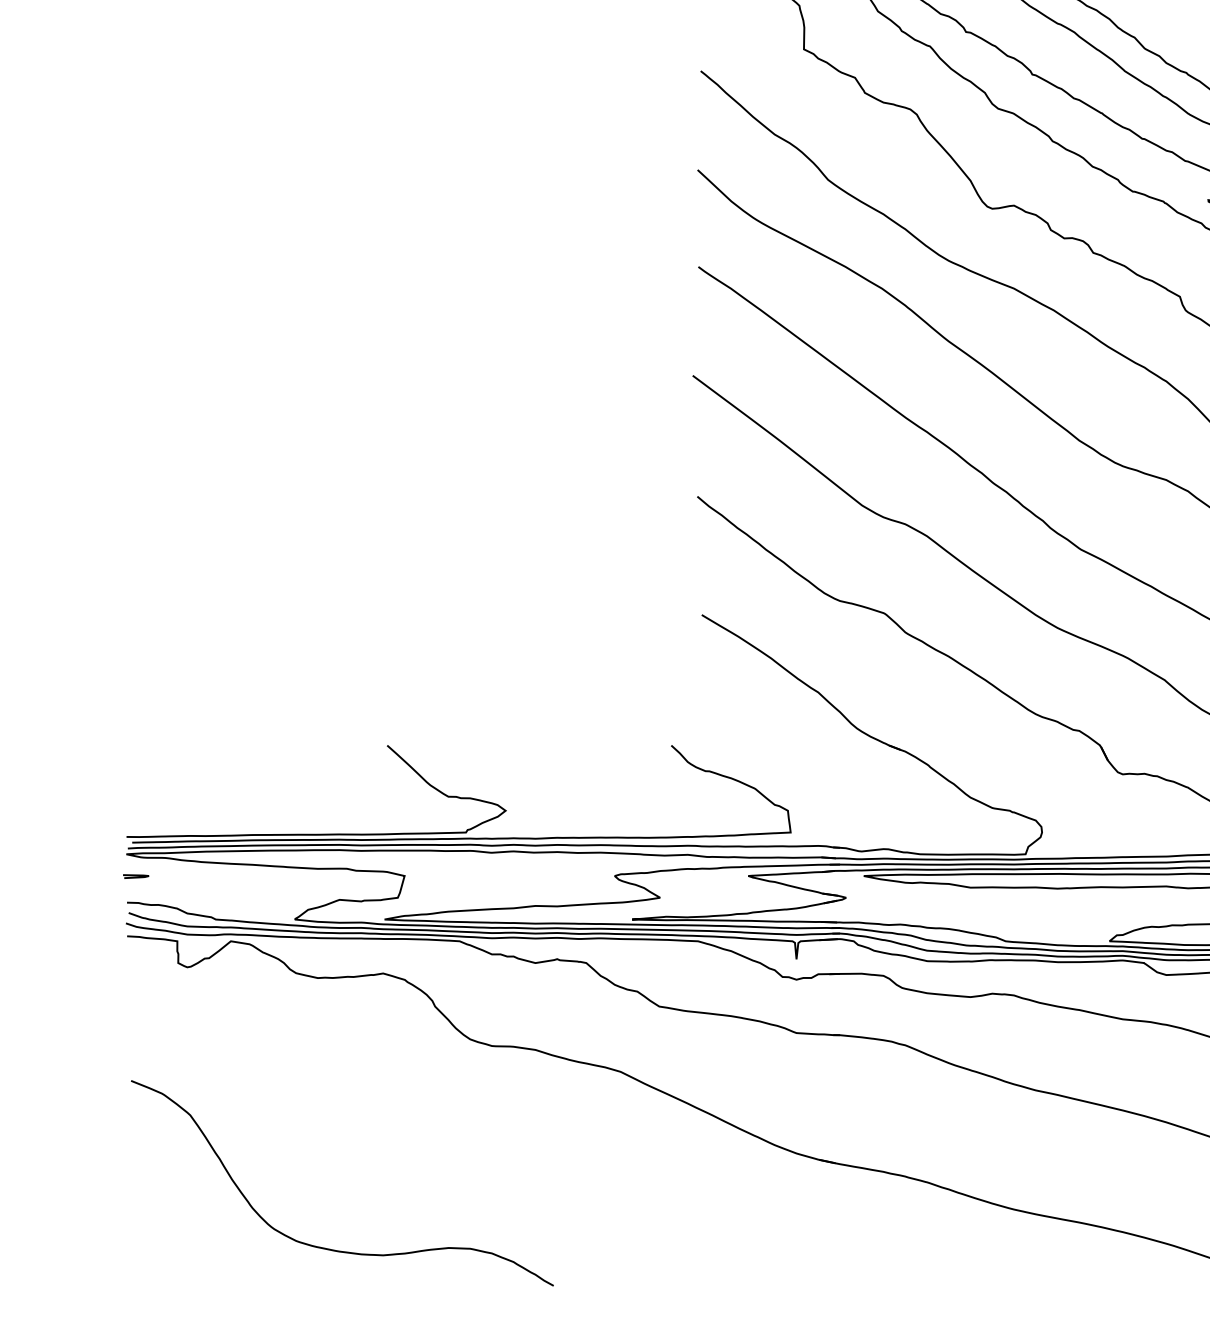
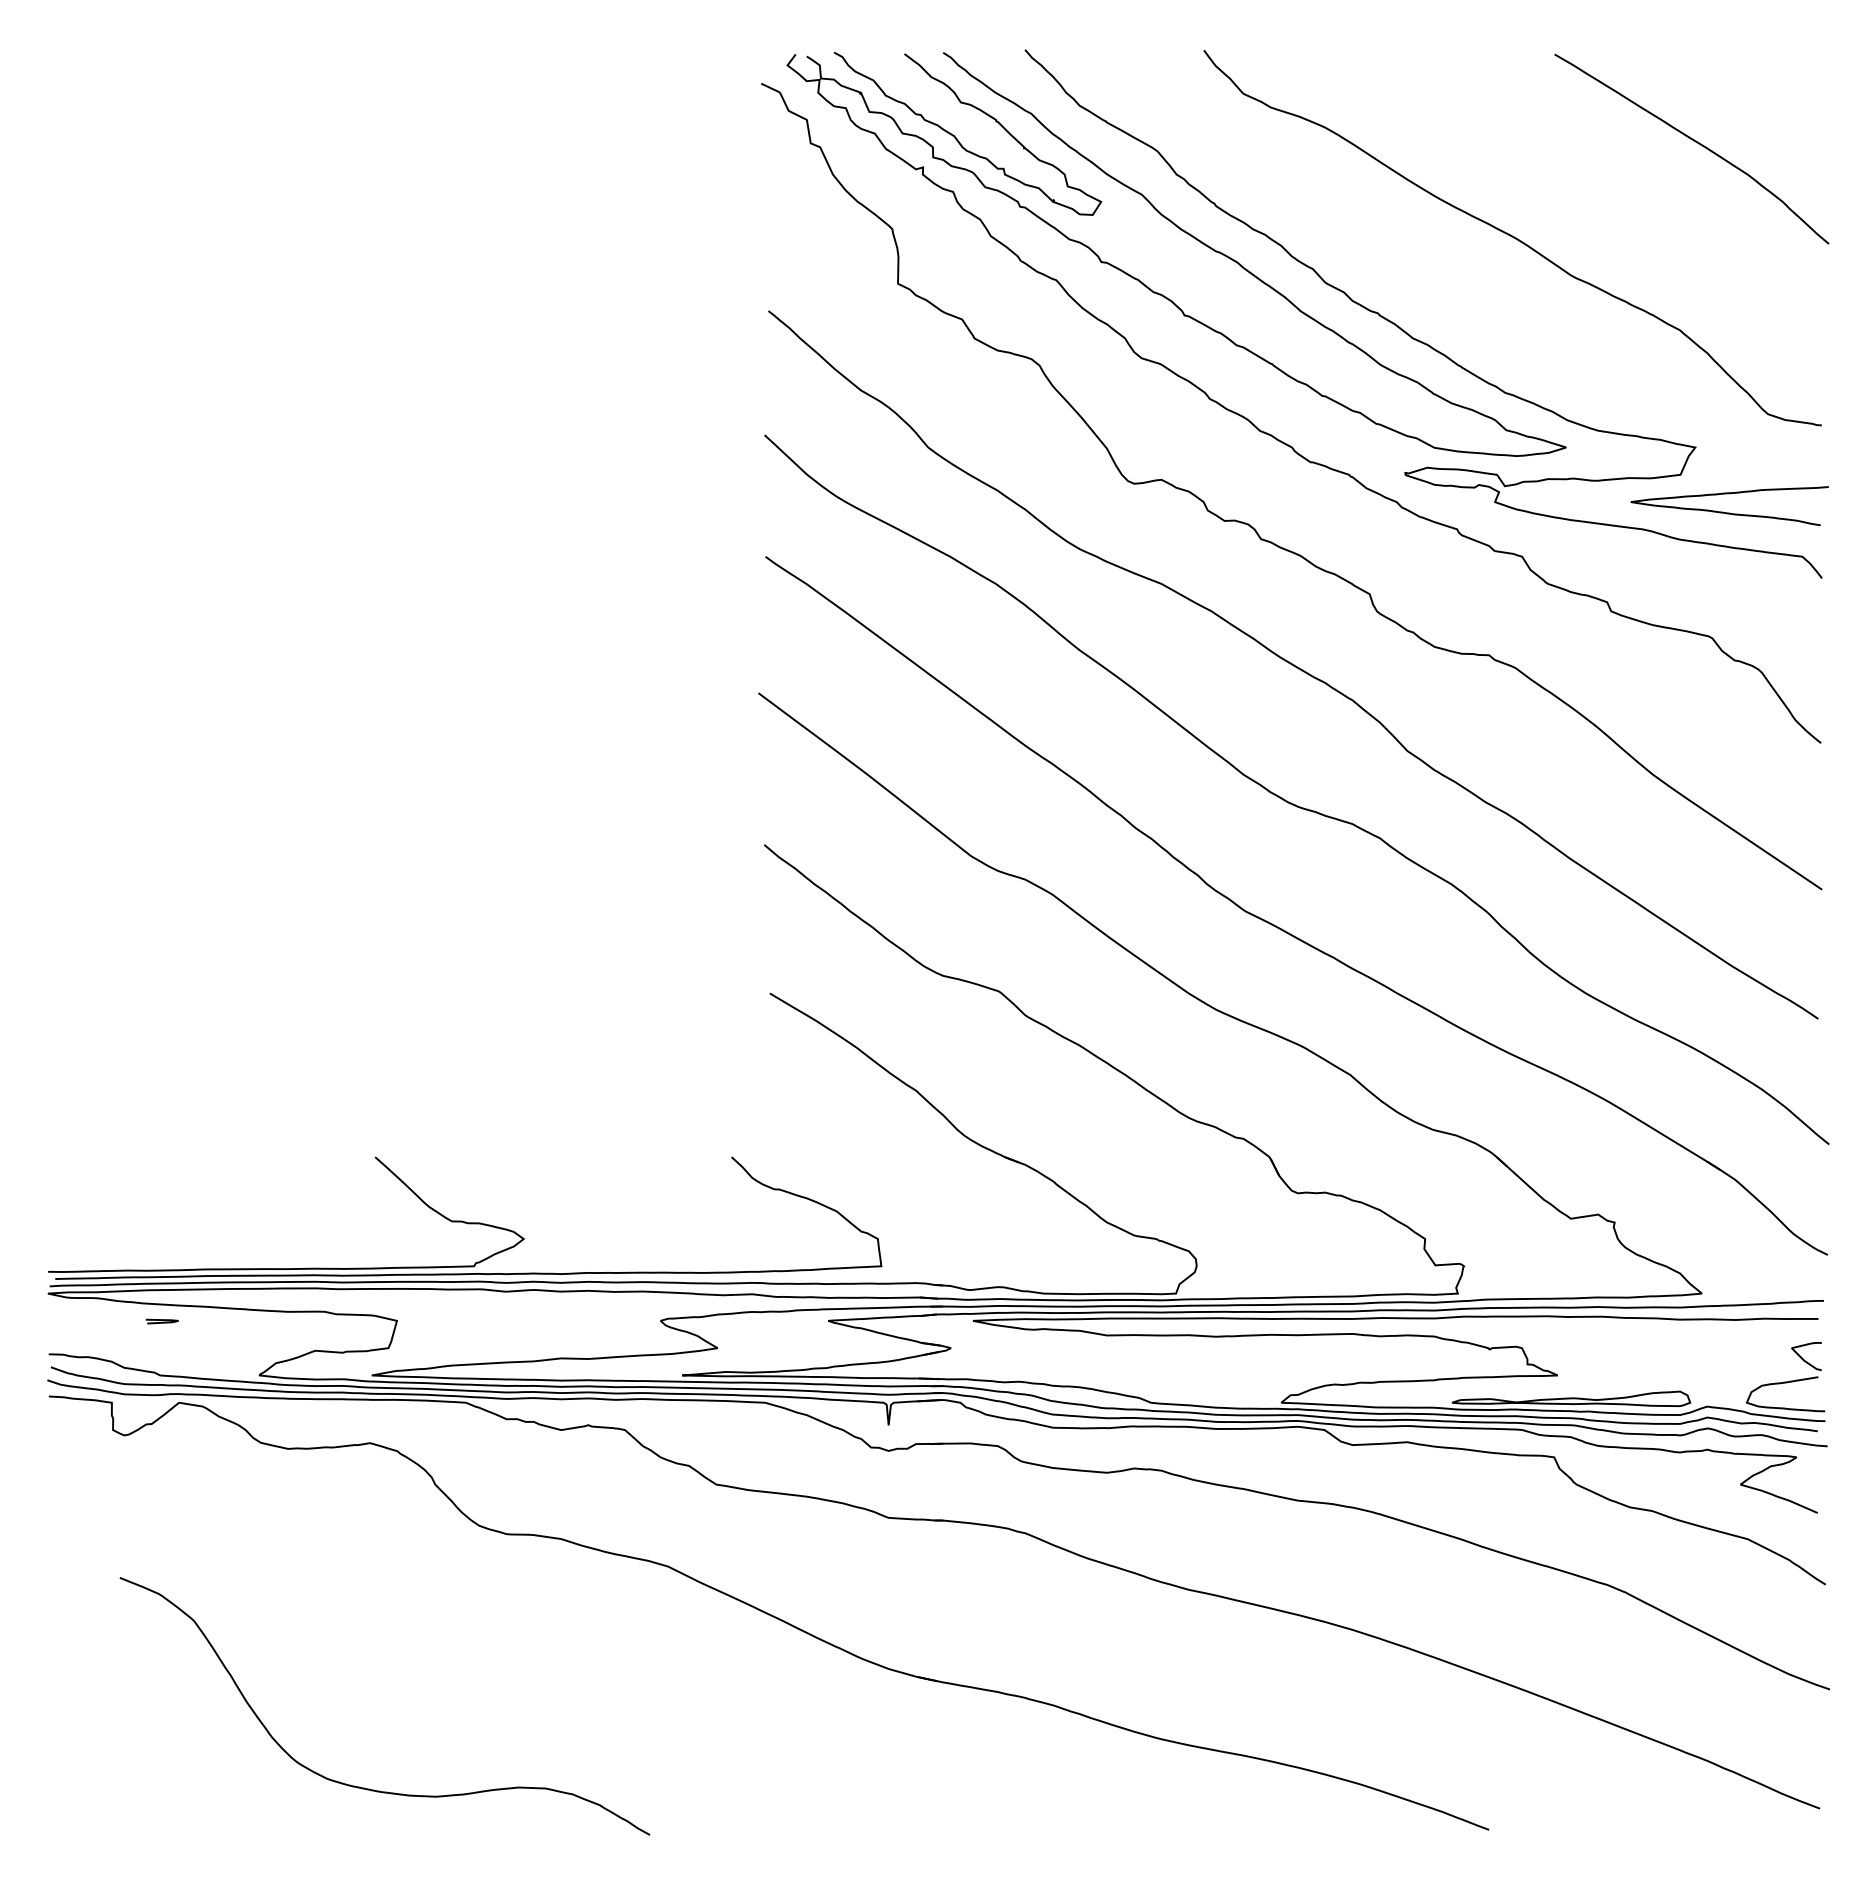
curve: (135, 876) -> (161, 1321), moved
curve: (330, 1248) -> (369, 1788), moved

